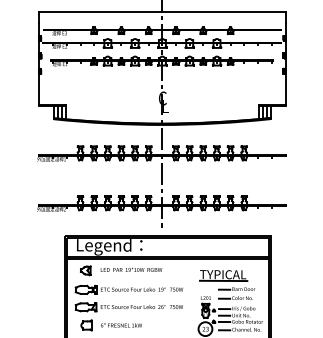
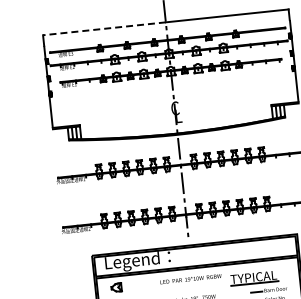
line: (100, 11) -> (104, 28), solid -> dashed
text: (131, 269) -> (190, 278), moved

